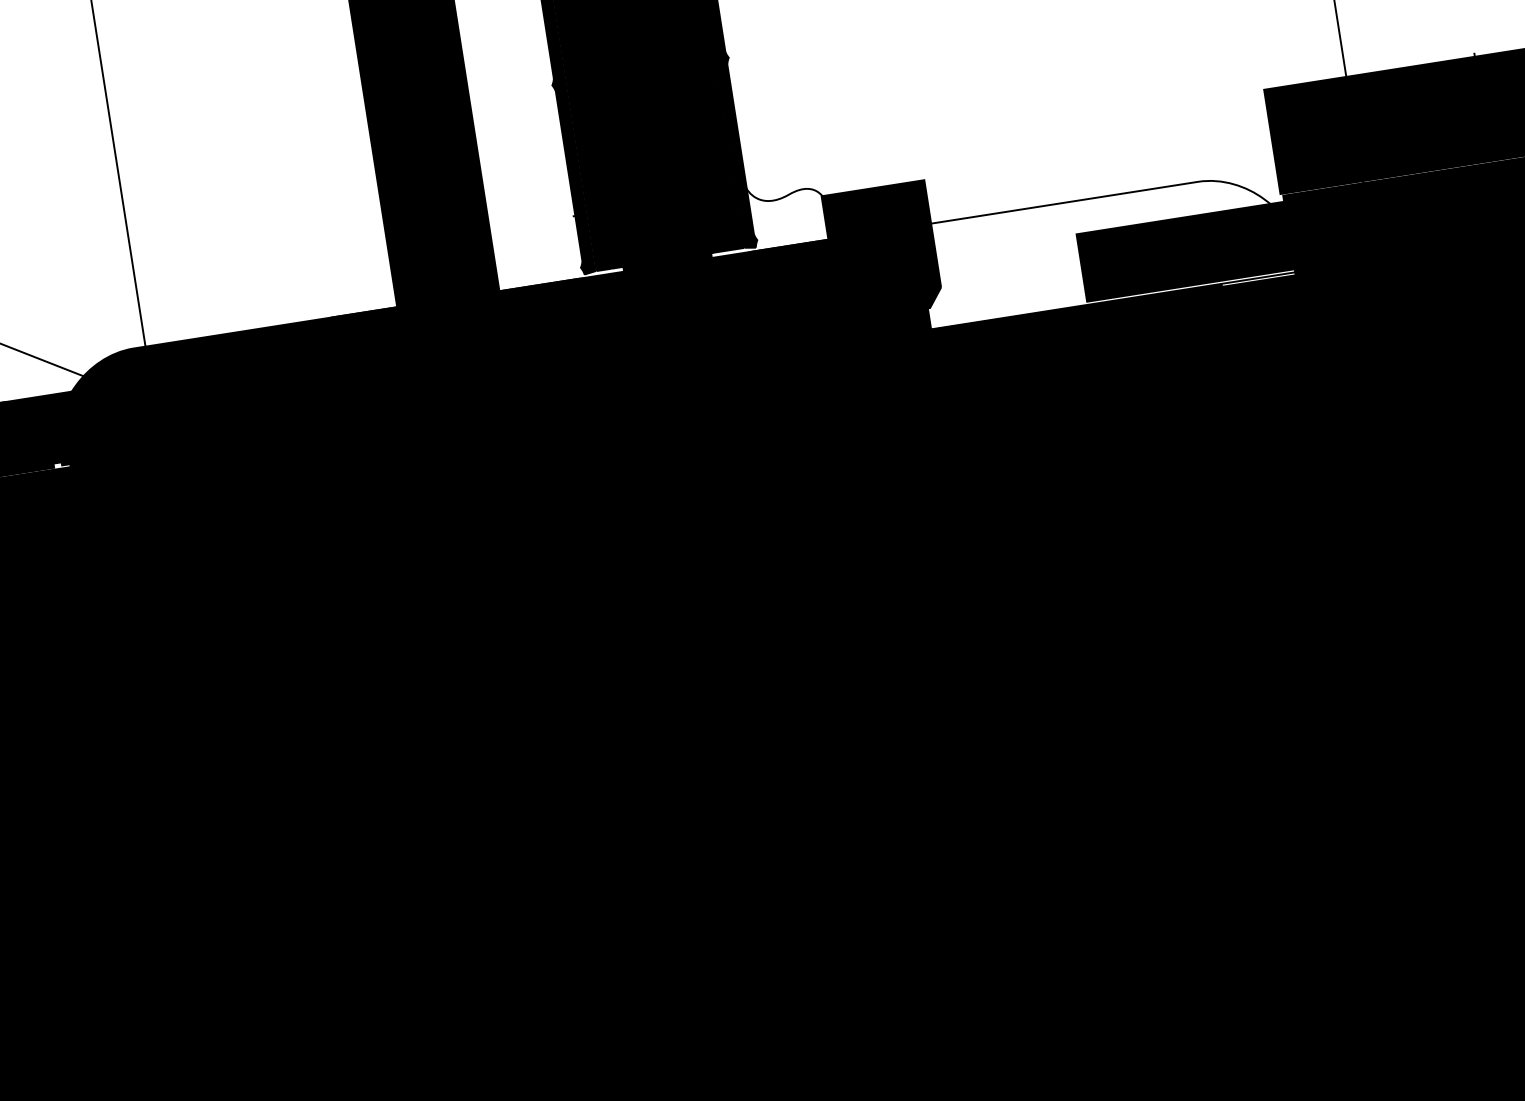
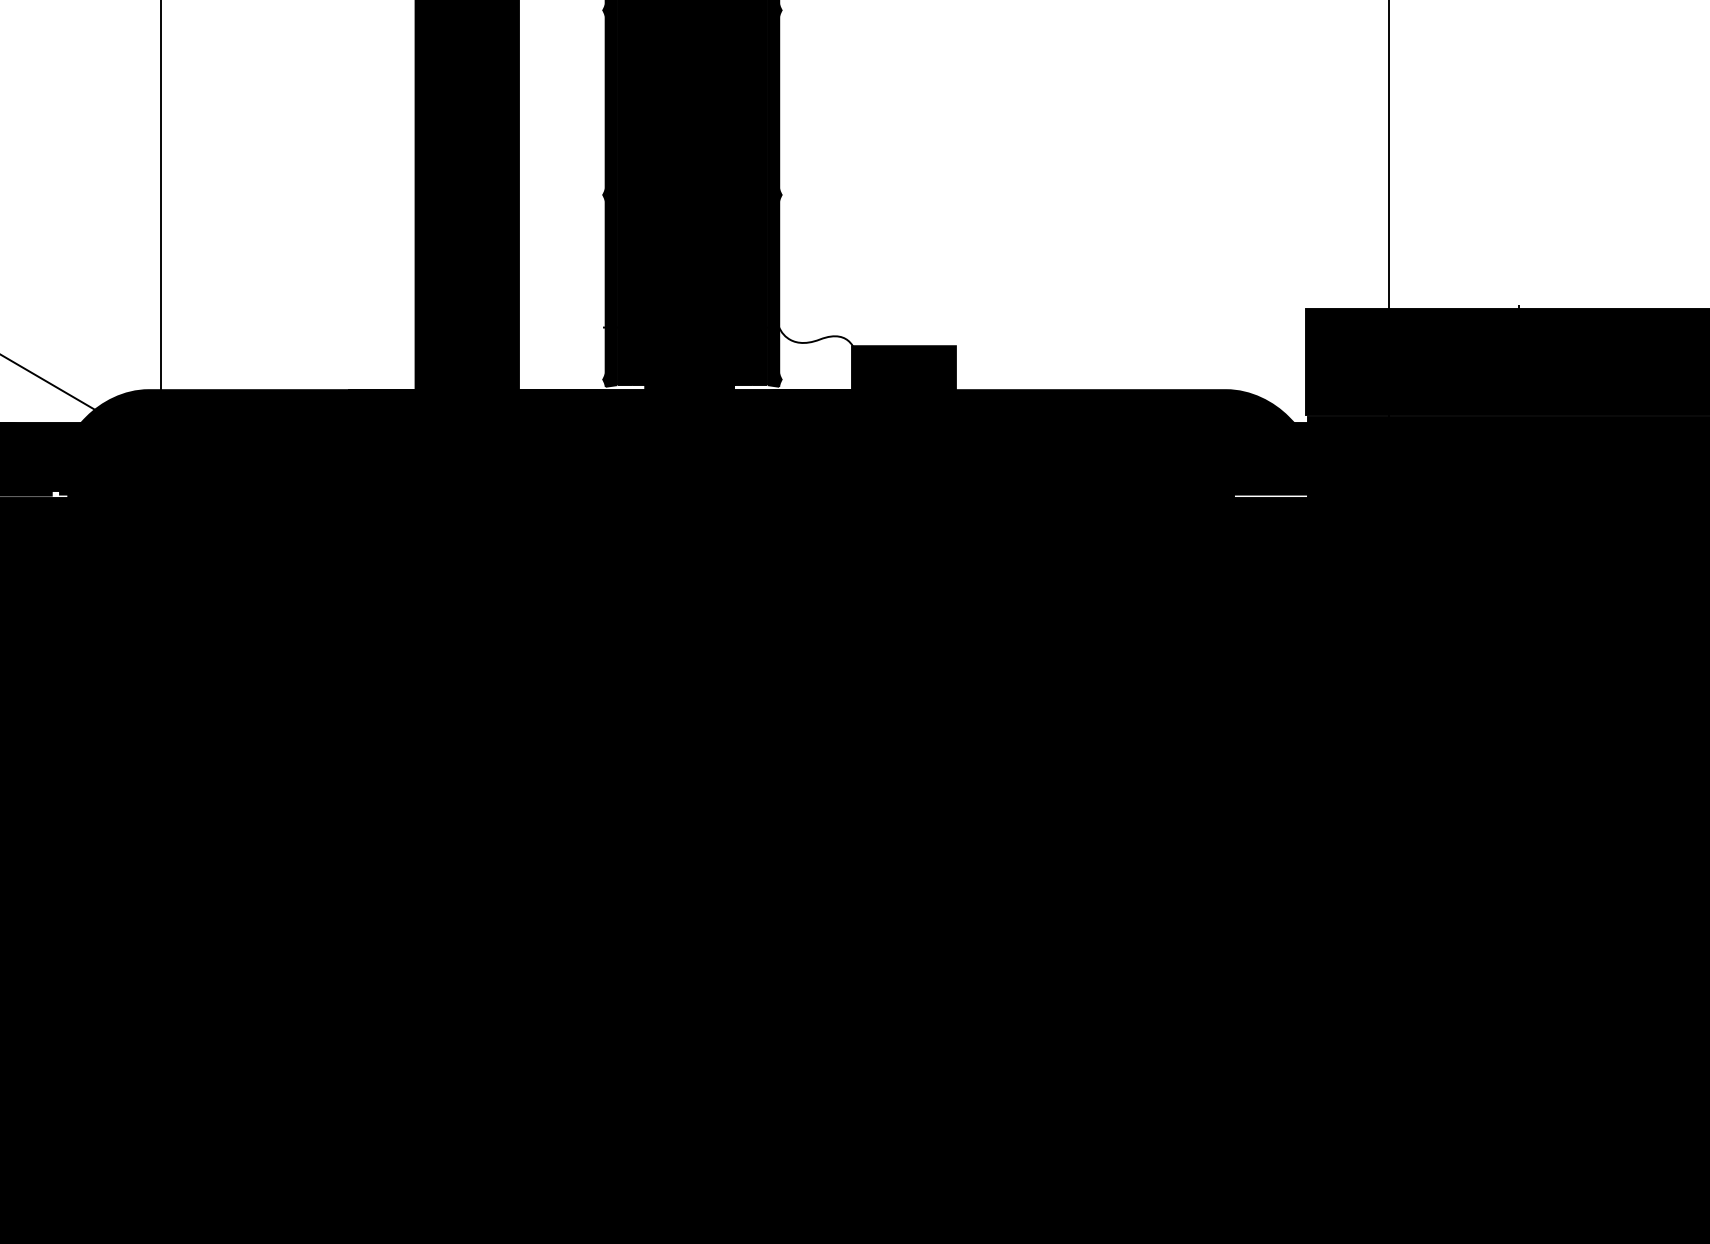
fill: (1010, 264) -> (1028, 442), added

